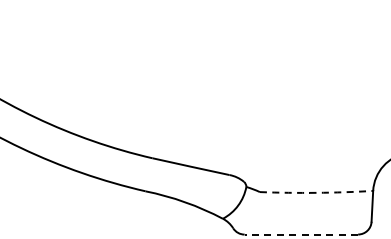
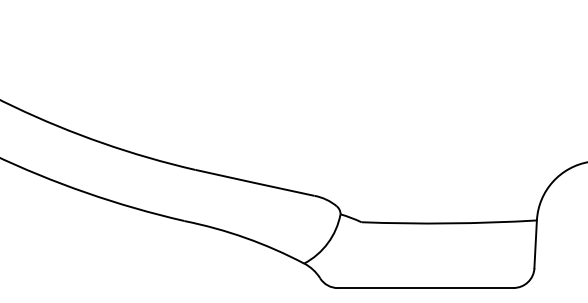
arc: (316, 192) -> (449, 222), dashed -> solid
line: (301, 234) -> (425, 287), dashed -> solid

